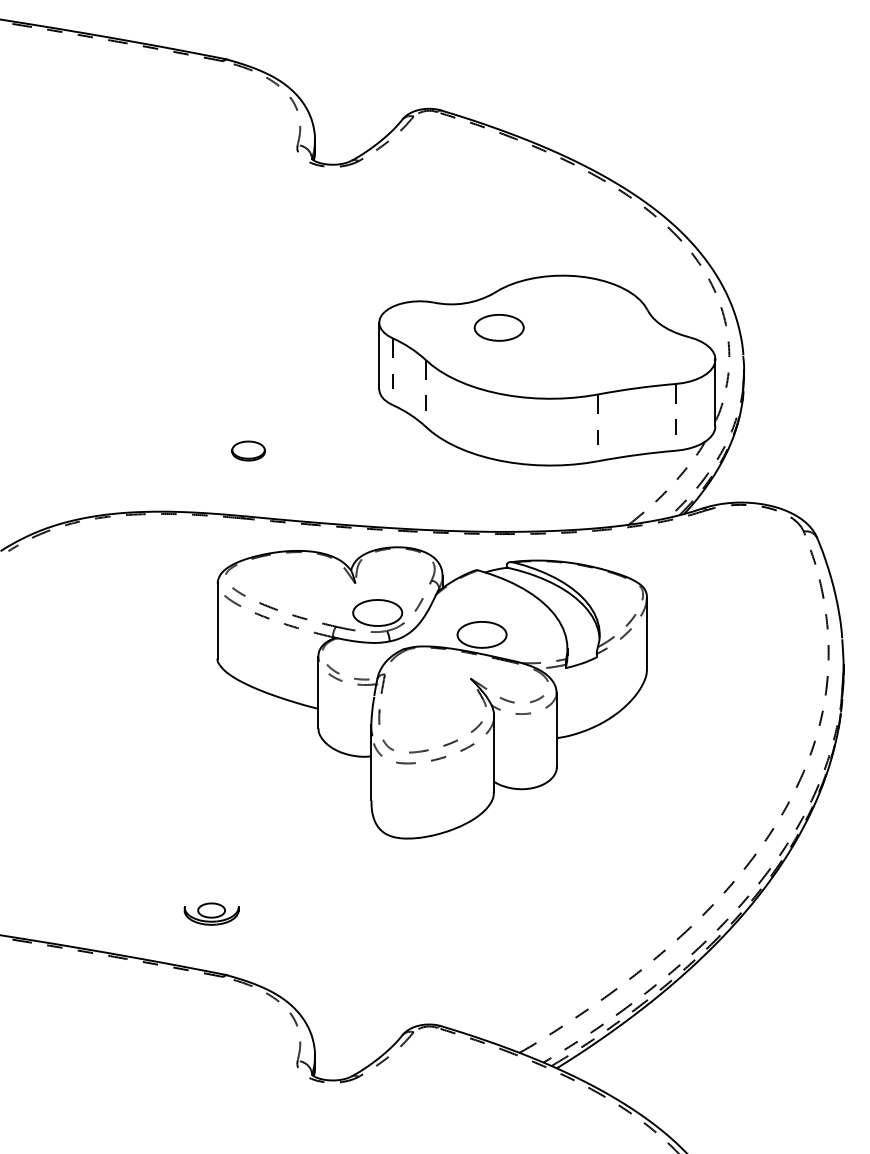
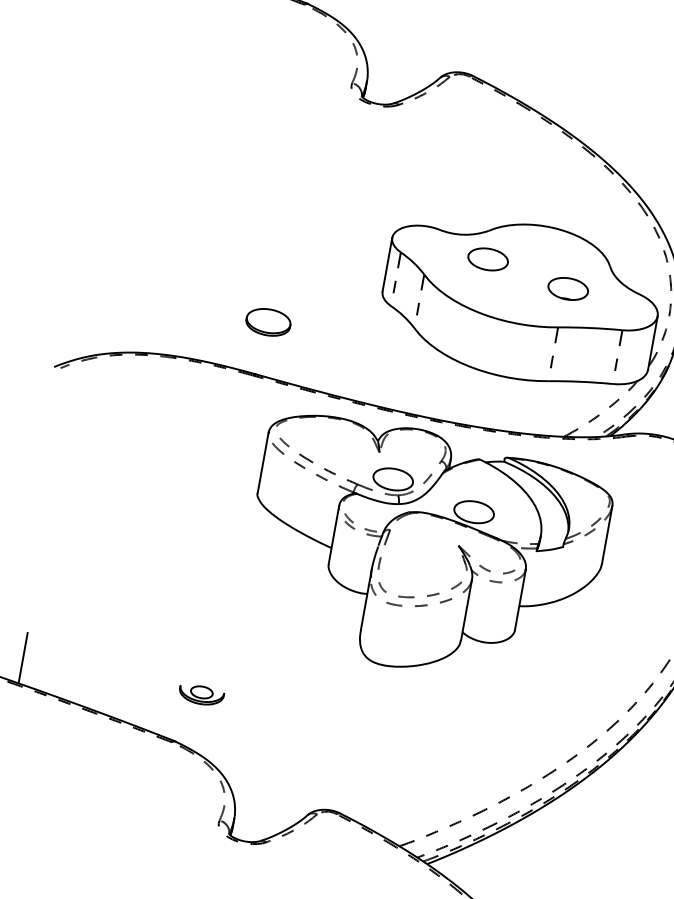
part: (601, 345) -> (567, 288), added
part: (248, 450) -> (268, 321), size x1.67
part: (431, 692) -> (425, 551), moved
line: (26, 907) -> (23, 657), added
part: (211, 913) -> (201, 694), moved

